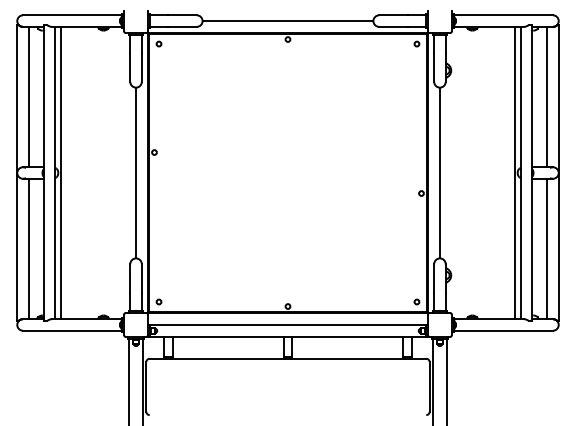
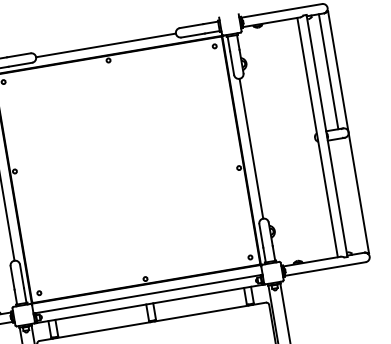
line: (514, 172) -> (312, 137), removed
line: (547, 248) -> (349, 195), removed

